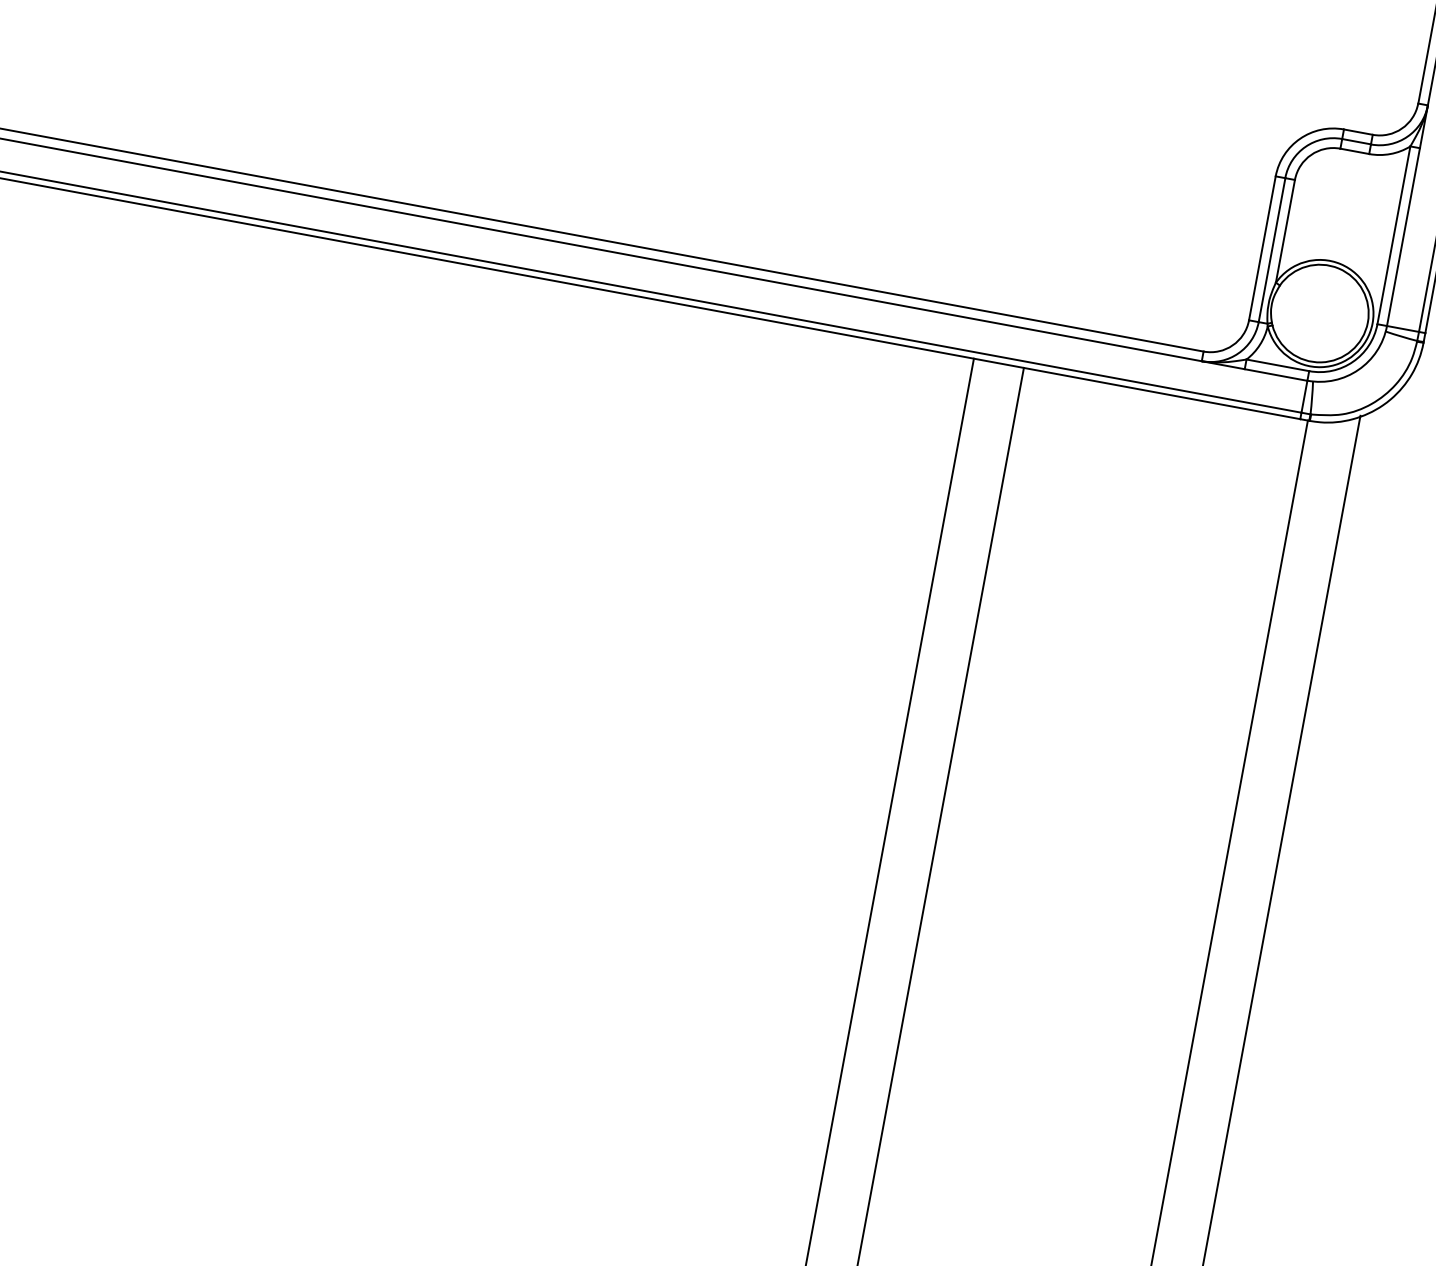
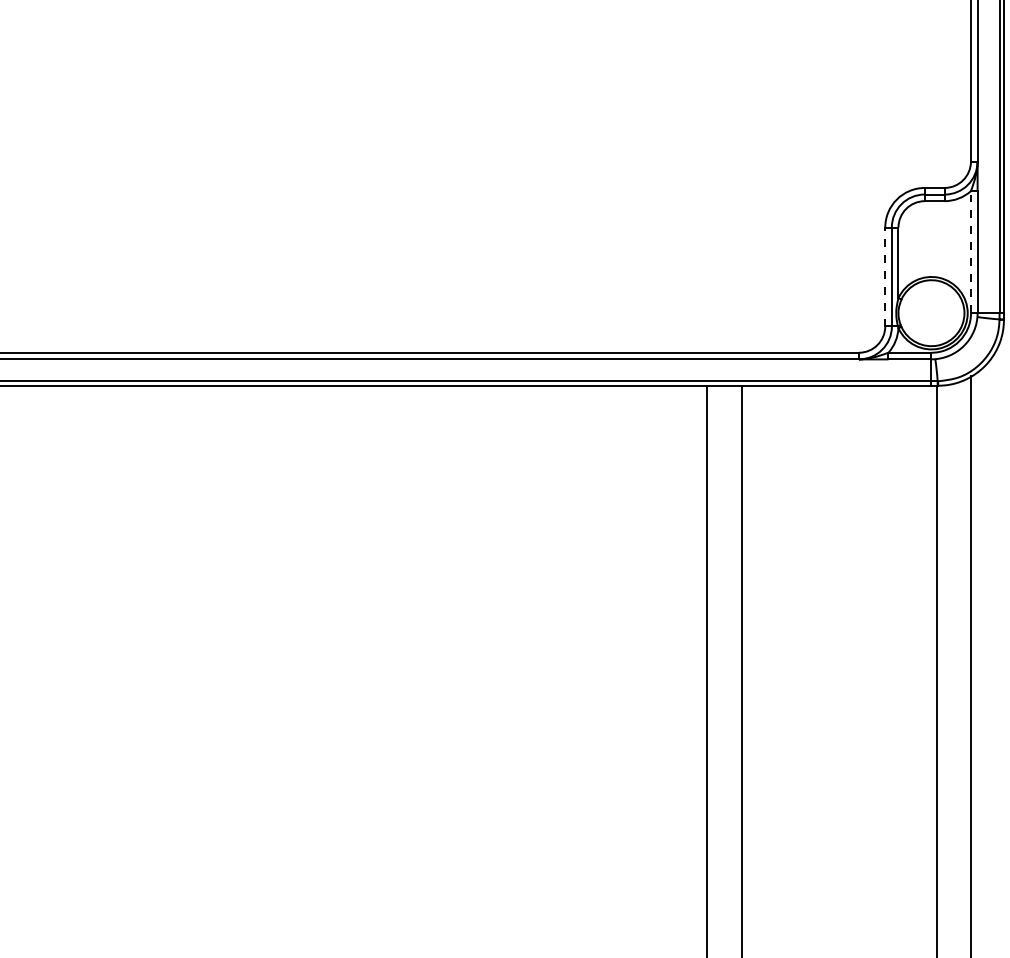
line: (1394, 234) -> (971, 251), solid -> dashed
line: (1262, 247) -> (885, 276), solid -> dashed

